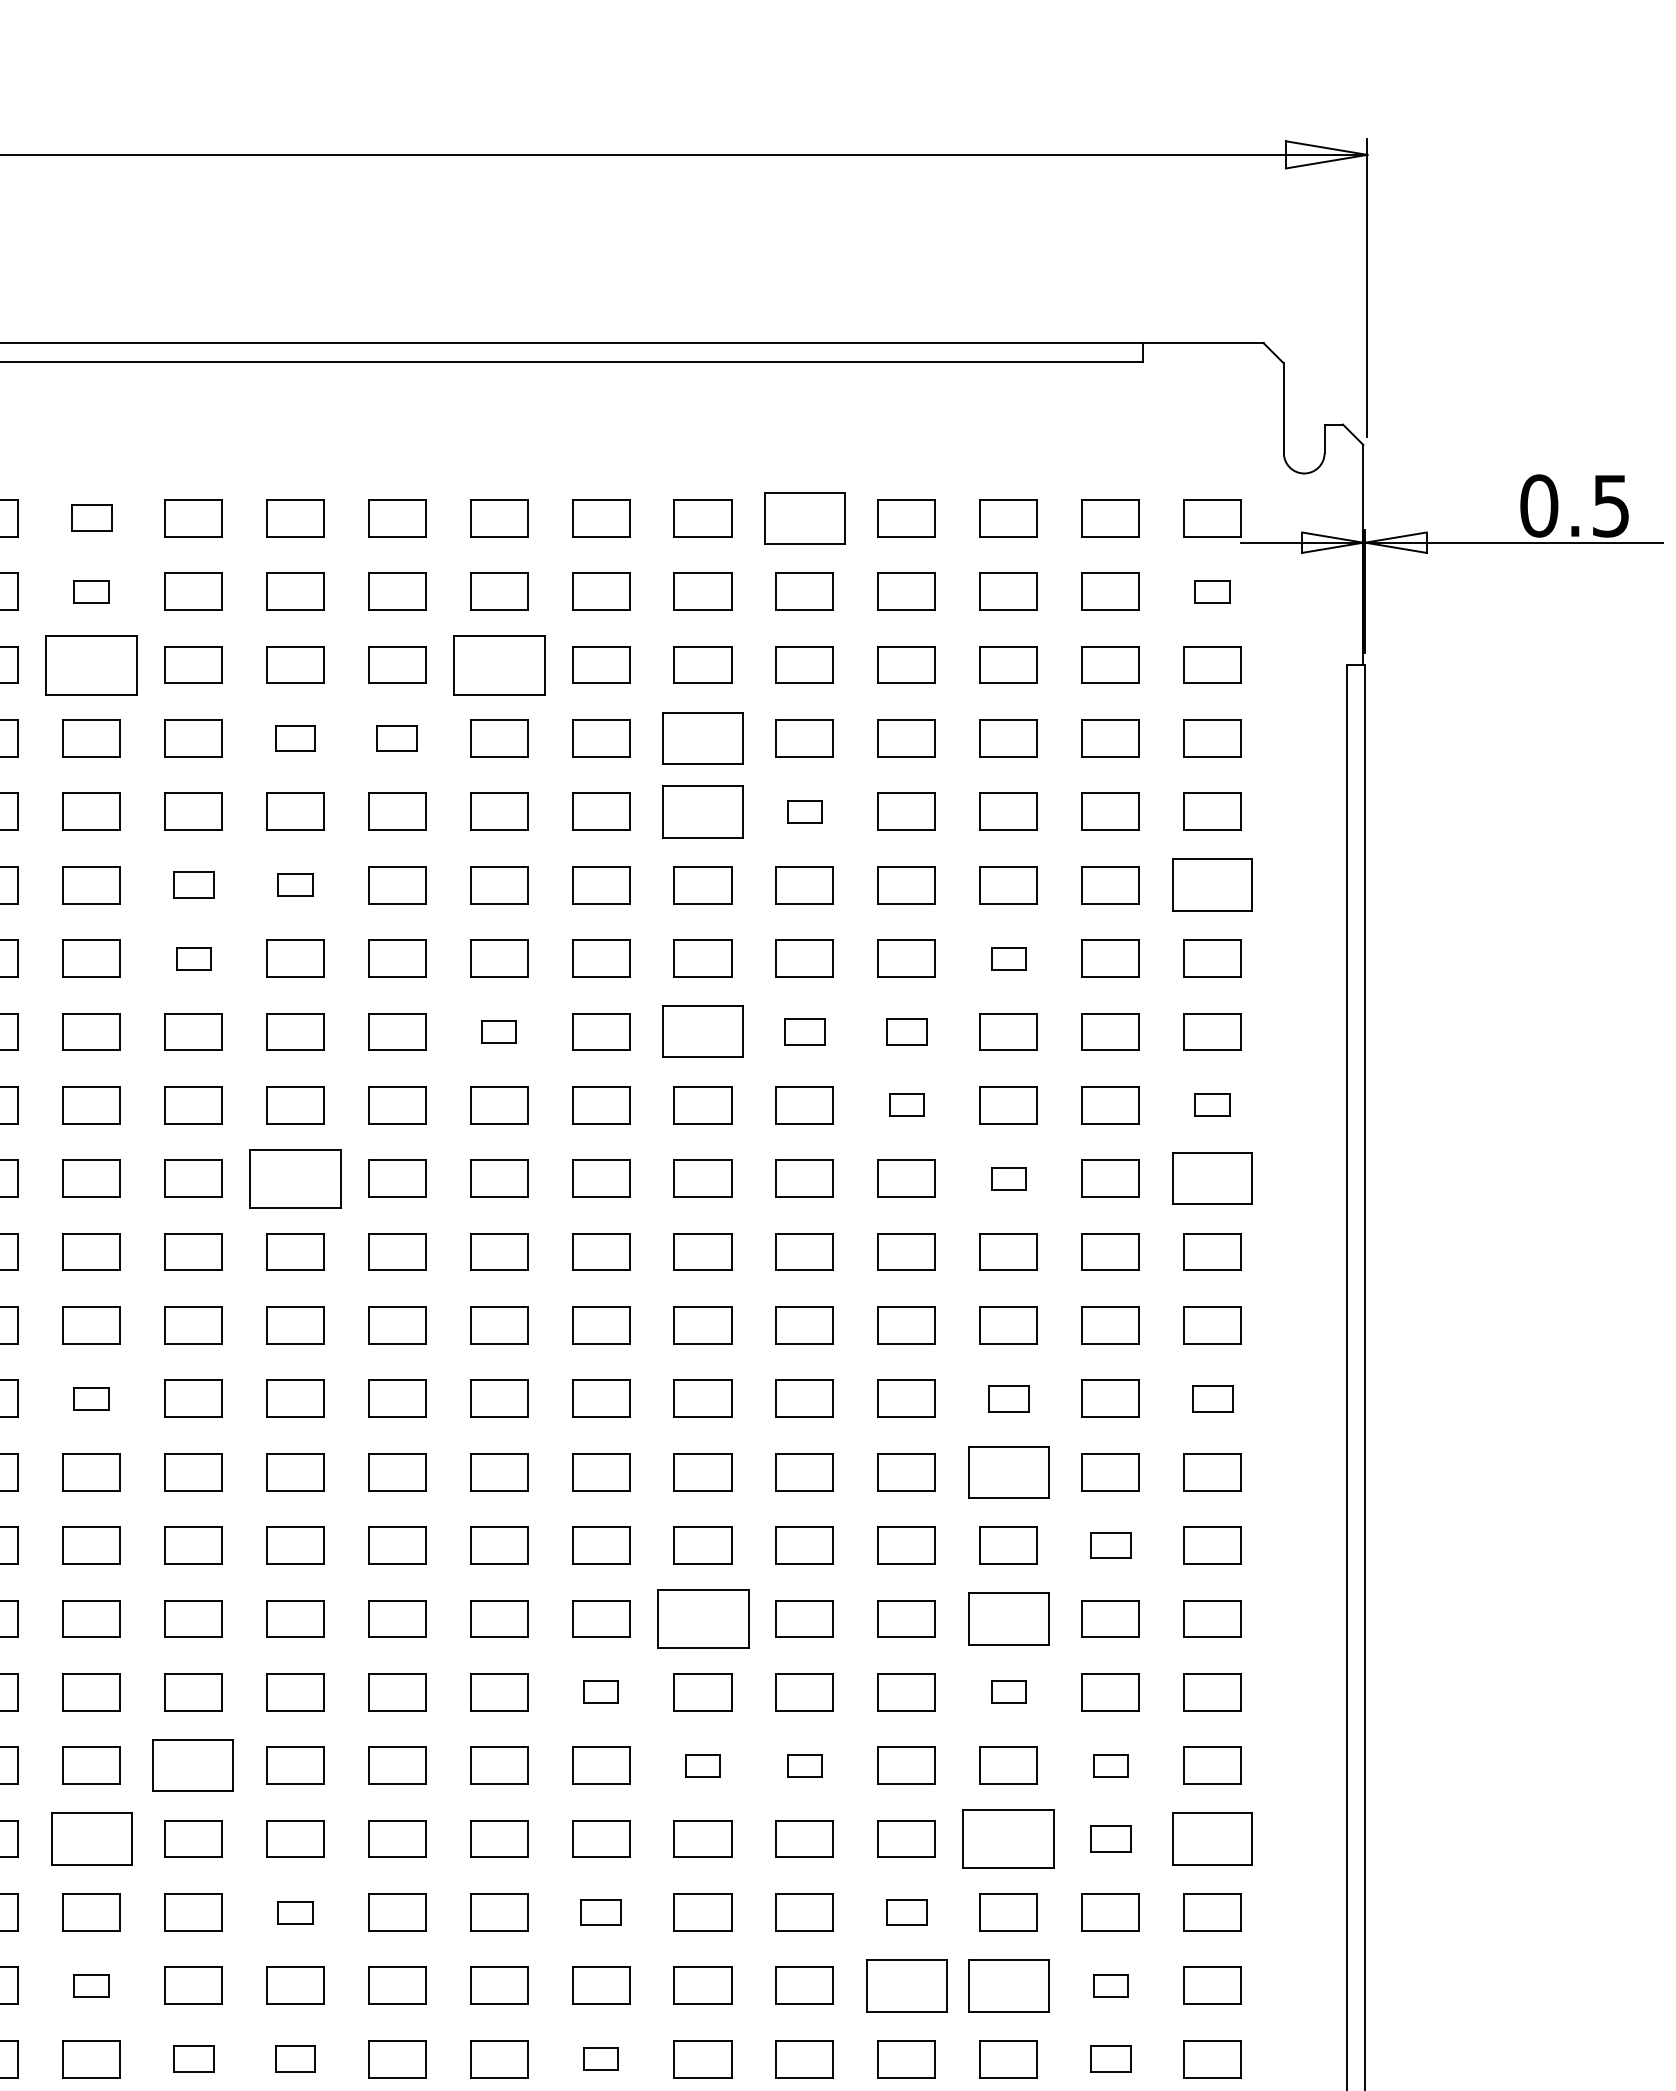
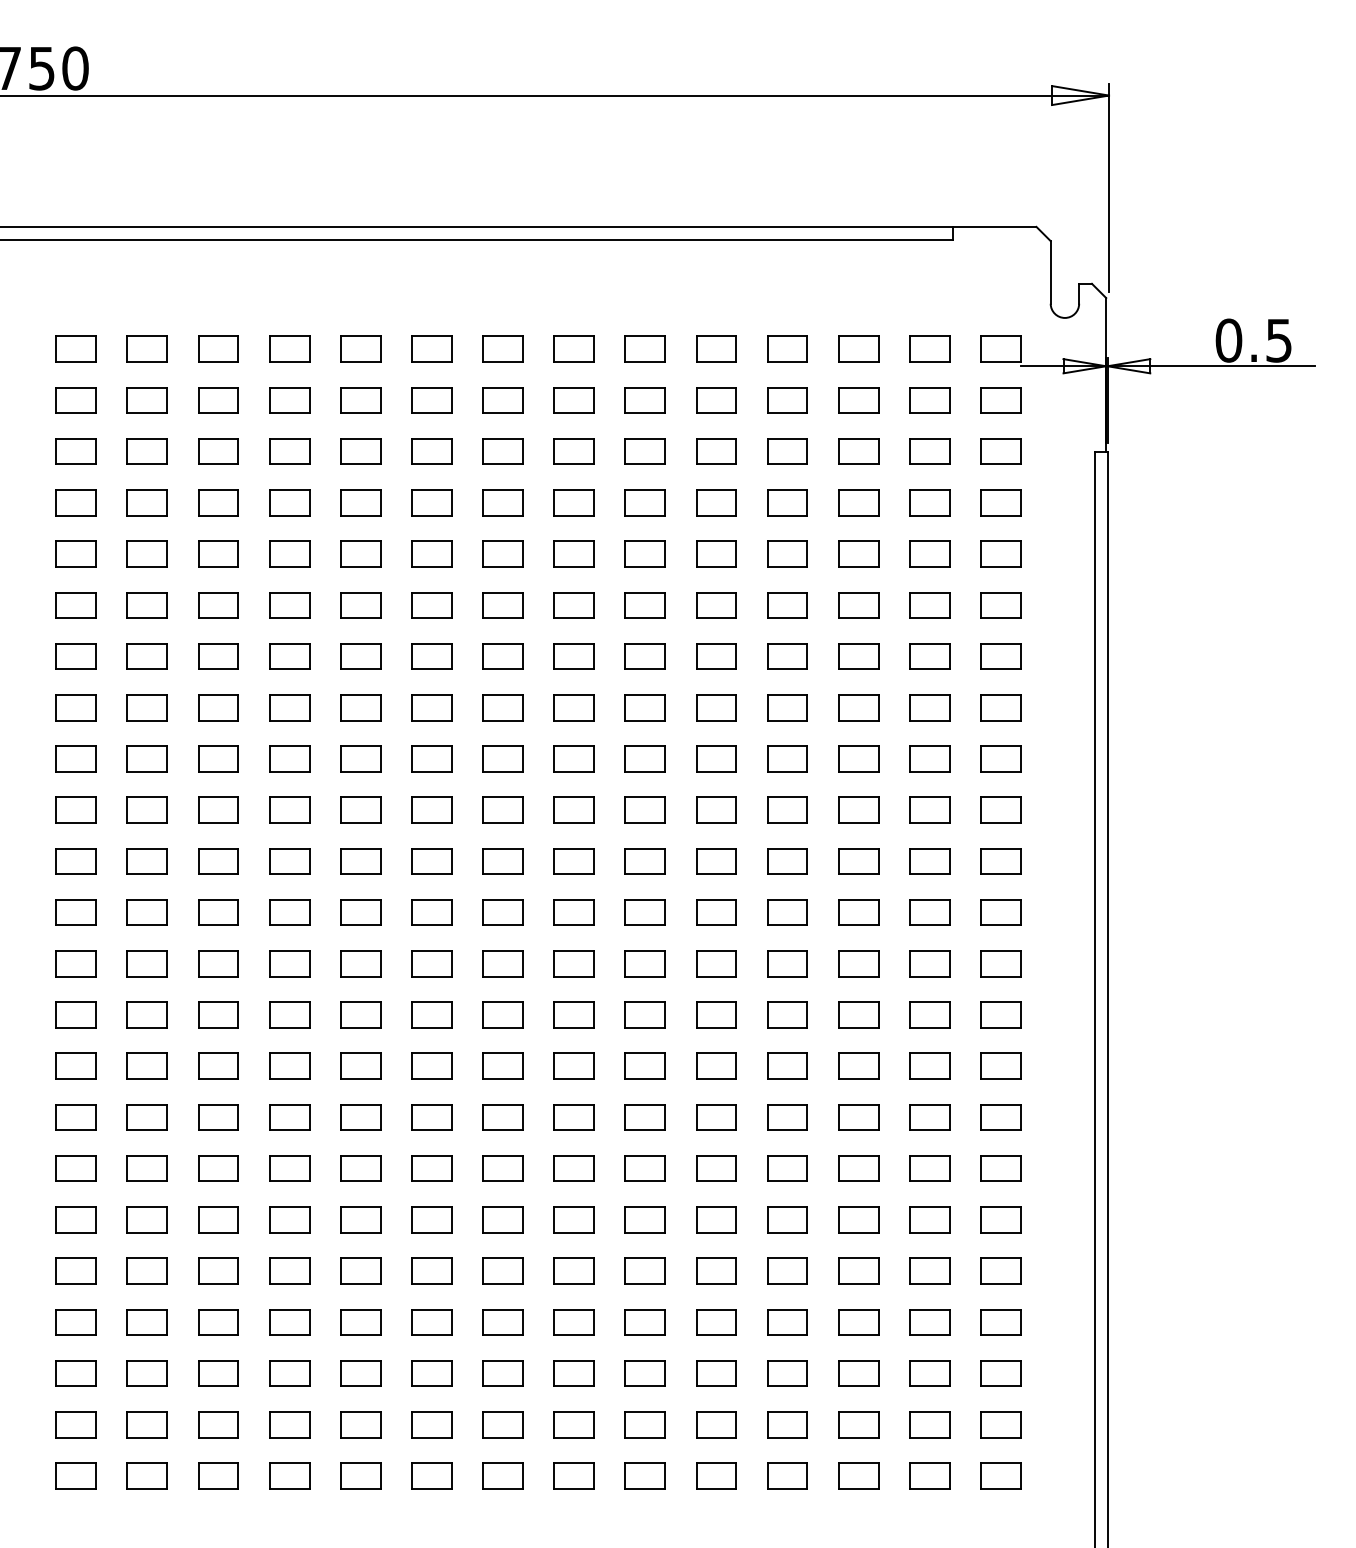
part: (91, 517) -> (218, 348), size x1.43
part: (805, 517) -> (716, 348), size x0.71
part: (91, 591) -> (218, 400), size x1.67
part: (1211, 591) -> (1000, 400), size x1.67
part: (91, 664) -> (218, 451), size x0.62
part: (498, 664) -> (502, 451), size x0.62
part: (295, 737) -> (360, 502), size x1.43
part: (396, 737) -> (431, 502), size x1.43
part: (701, 737) -> (644, 502), size x0.71
part: (701, 810) -> (644, 553), size x0.71
part: (805, 810) -> (716, 553), size x1.67
part: (193, 885) -> (289, 605), size x1.43
part: (295, 885) -> (360, 605), size x1.67
part: (1211, 885) -> (1000, 605), size x0.71
part: (193, 958) -> (289, 656), size x1.67
part: (1008, 958) -> (858, 656), size x1.67
part: (498, 1031) -> (502, 707), size x1.67
part: (701, 1031) -> (644, 707), size x0.71
part: (805, 1031) -> (716, 707), size x1.43
part: (906, 1031) -> (787, 707), size x1.43
part: (906, 1104) -> (787, 758), size x1.67
part: (1211, 1104) -> (1000, 758), size x1.67
part: (295, 1177) -> (360, 809), size x0.62
part: (1008, 1177) -> (858, 809), size x1.67
part: (1211, 1177) -> (1000, 809), size x0.71
part: (91, 1398) -> (218, 963), size x1.67
part: (1008, 1398) -> (858, 963), size x1.43
part: (1211, 1398) -> (1000, 963), size x1.43
part: (1008, 1471) -> (858, 1014), size x0.71
part: (1110, 1544) -> (929, 1065), size x1.43
part: (701, 1618) -> (644, 1117), size x0.62
part: (1008, 1618) -> (858, 1117), size x0.71
part: (600, 1692) -> (573, 1168), size x1.67
part: (1008, 1692) -> (858, 1168), size x1.67
part: (193, 1765) -> (289, 1219), size x0.71
part: (701, 1765) -> (644, 1219), size x1.67
part: (805, 1765) -> (716, 1219), size x1.67
part: (1110, 1765) -> (929, 1219), size x1.67
part: (91, 1838) -> (218, 1270), size x0.71
part: (1008, 1838) -> (858, 1270), size x0.62
part: (1110, 1838) -> (929, 1270), size x1.43
part: (1211, 1838) -> (1000, 1270), size x0.71
part: (295, 1912) -> (360, 1322), size x1.67
part: (600, 1912) -> (573, 1322), size x1.43
part: (906, 1912) -> (787, 1322), size x1.43
part: (91, 1985) -> (218, 1373), size x1.67
part: (906, 1985) -> (787, 1373), size x0.71
part: (1008, 1985) -> (858, 1373), size x0.71
part: (1110, 1985) -> (929, 1373), size x1.67
part: (193, 2058) -> (289, 1424), size x1.43
part: (295, 2058) -> (360, 1424), size x1.43
part: (600, 2058) -> (573, 1424), size x1.67
part: (1110, 2058) -> (929, 1424), size x1.43

